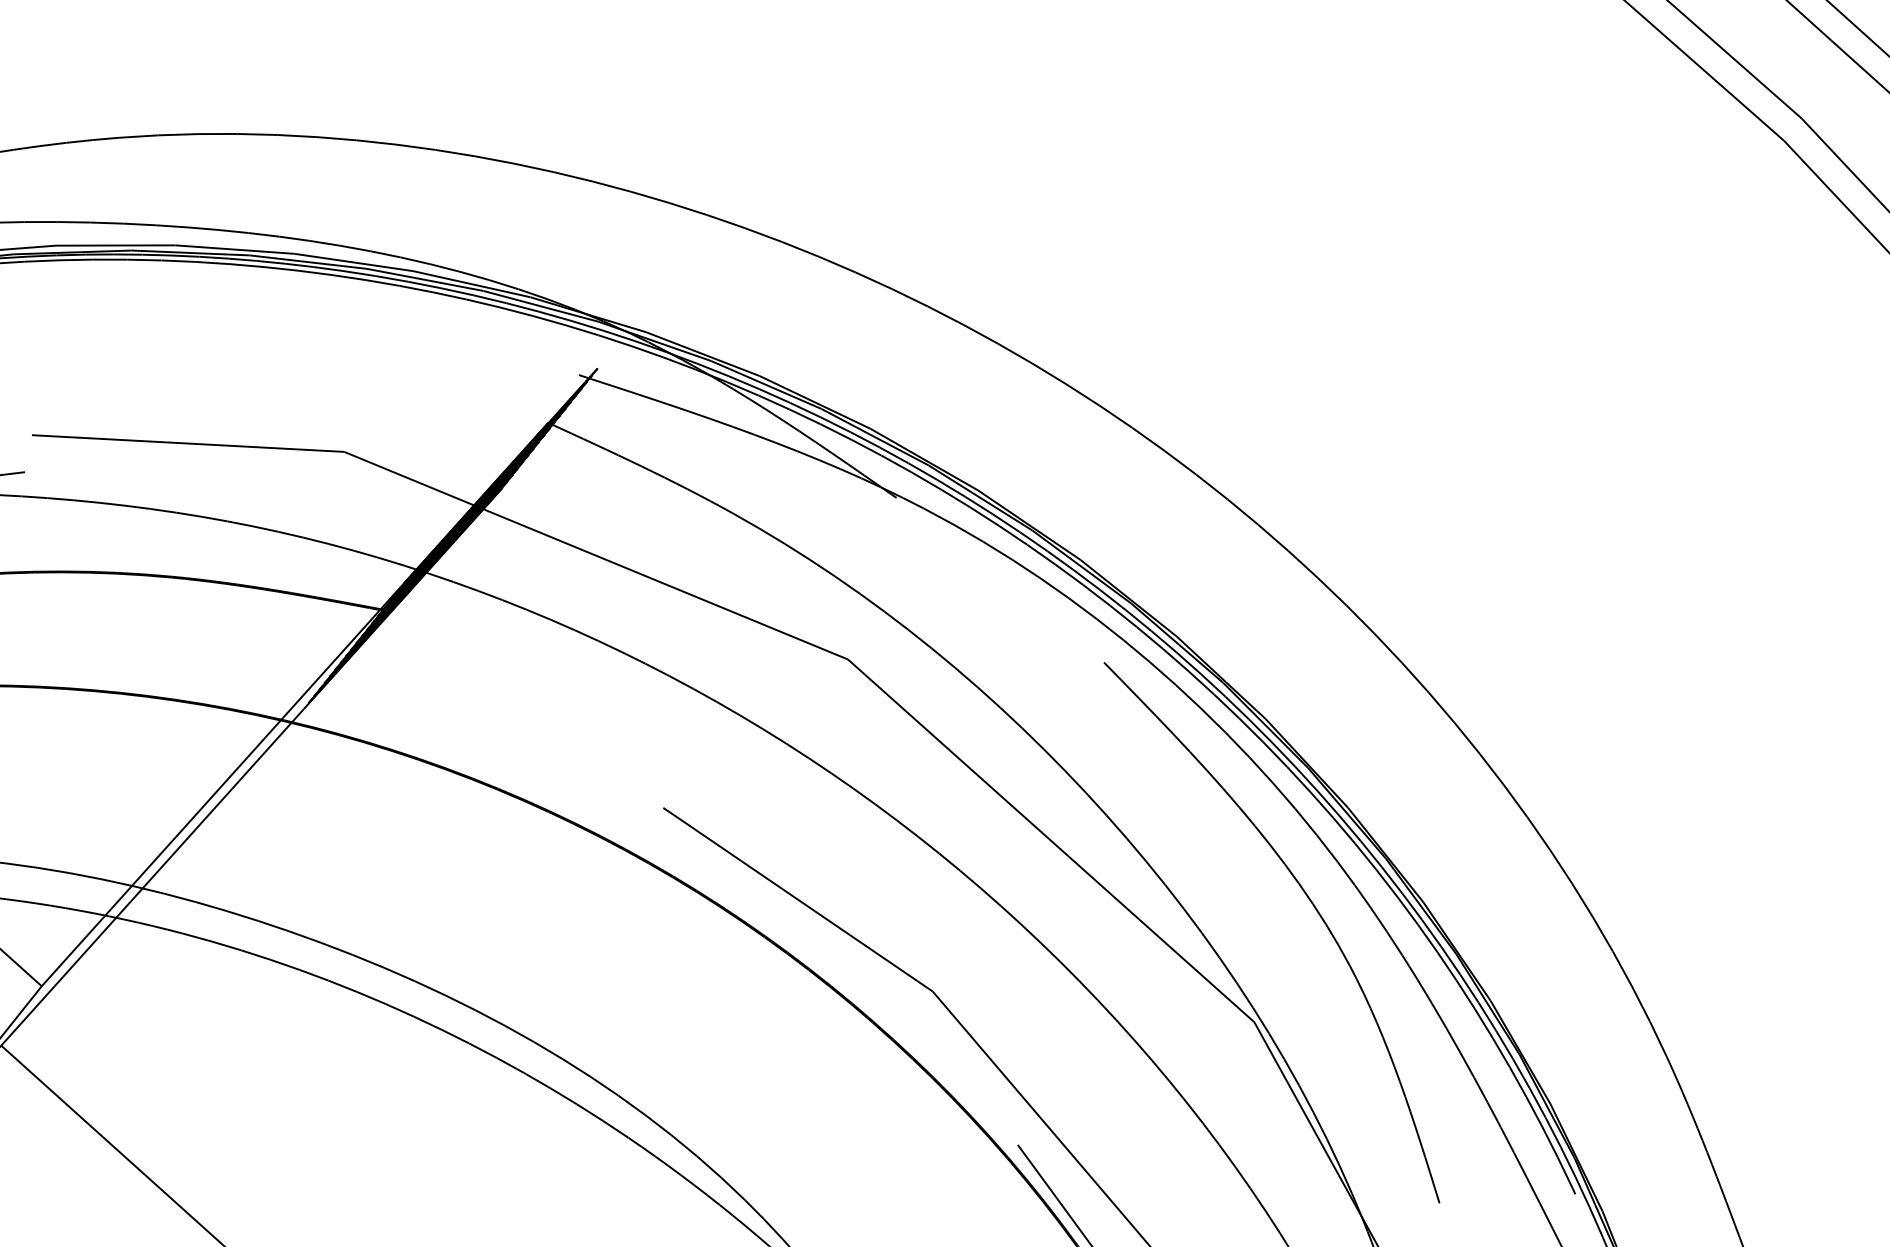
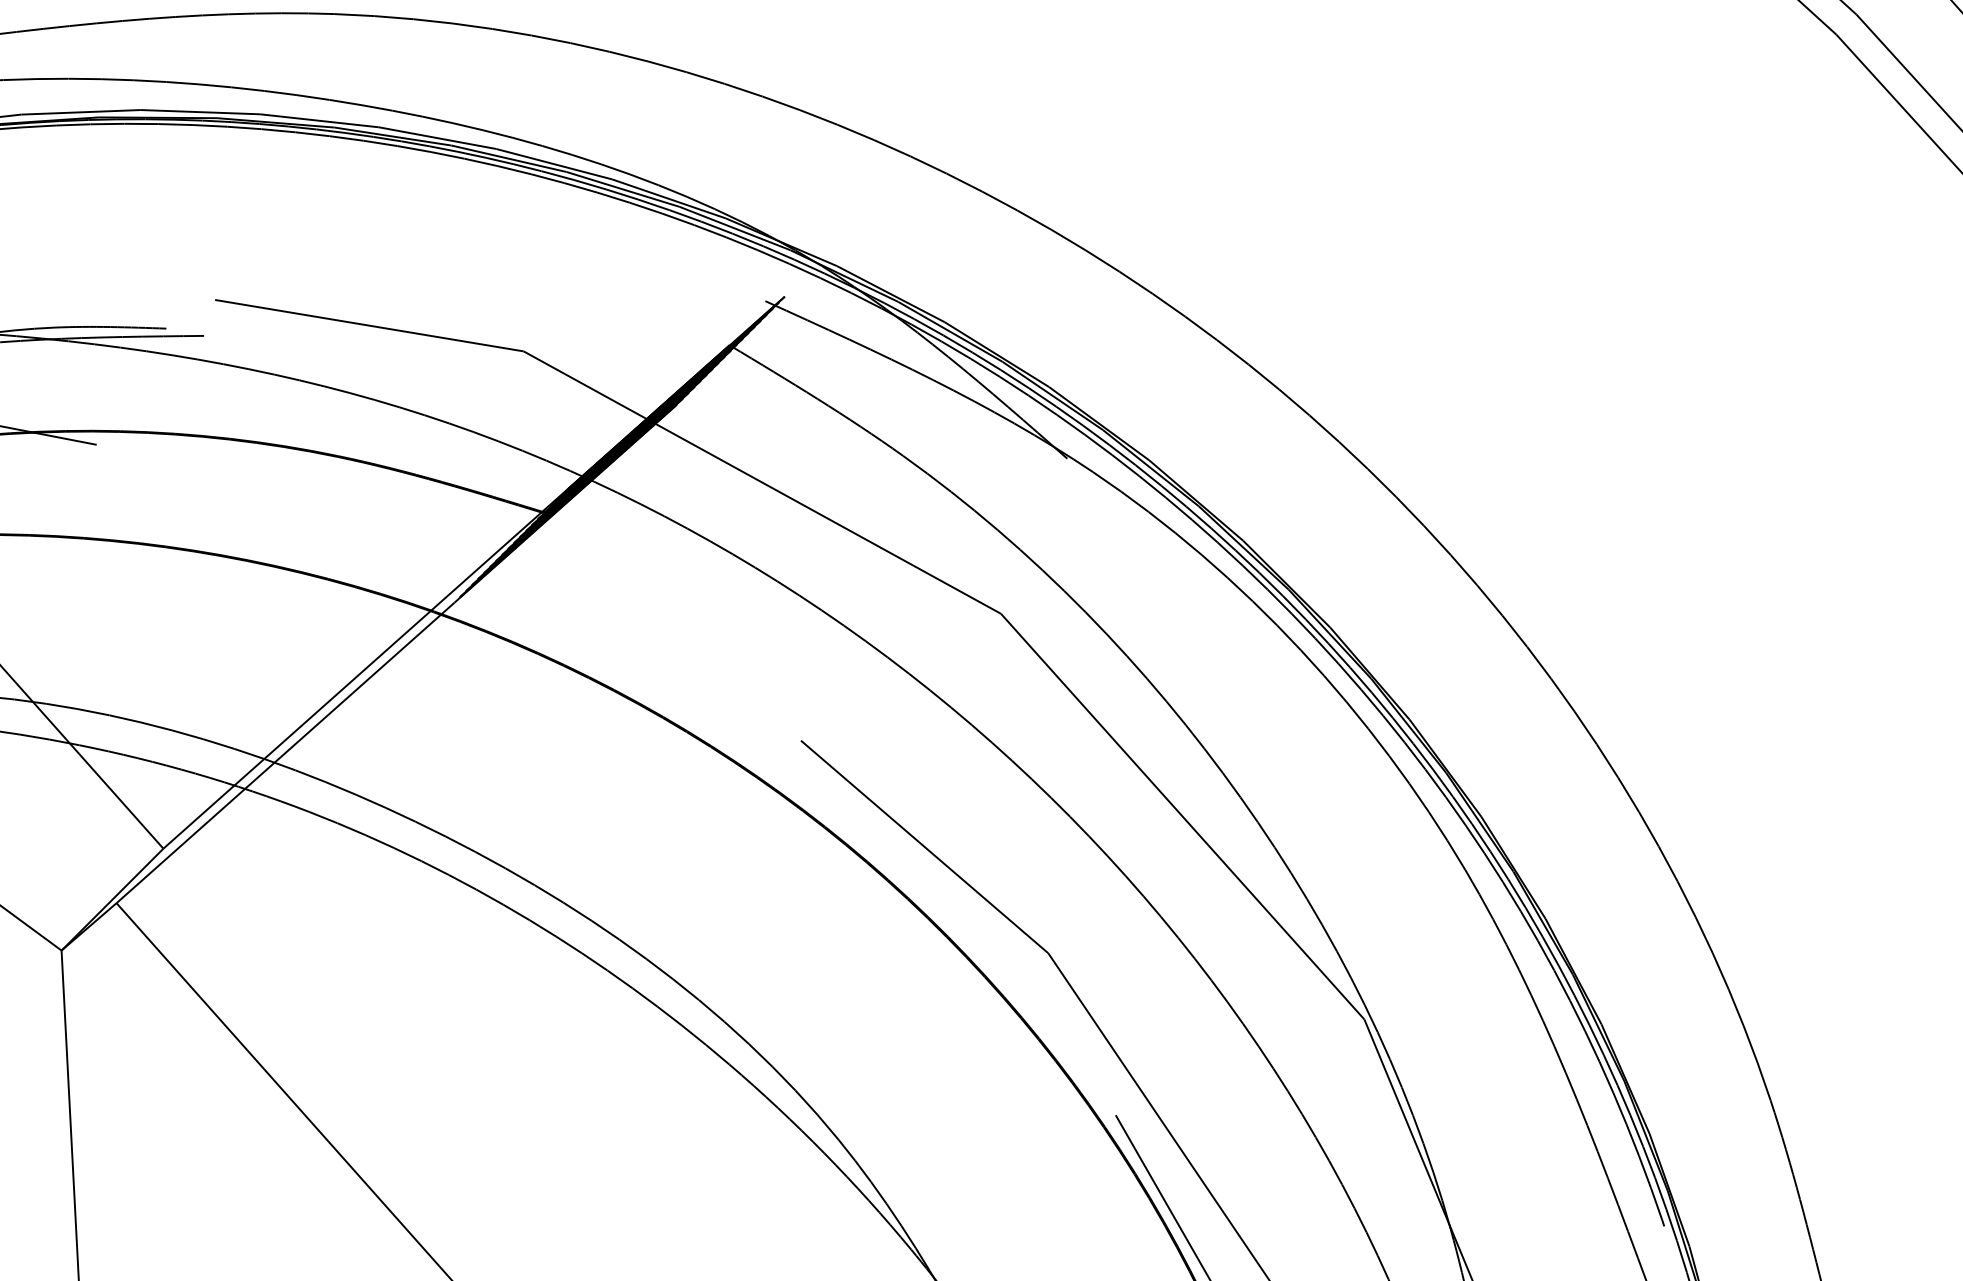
curve: (1312, 905) -> (1435, 910), removed

